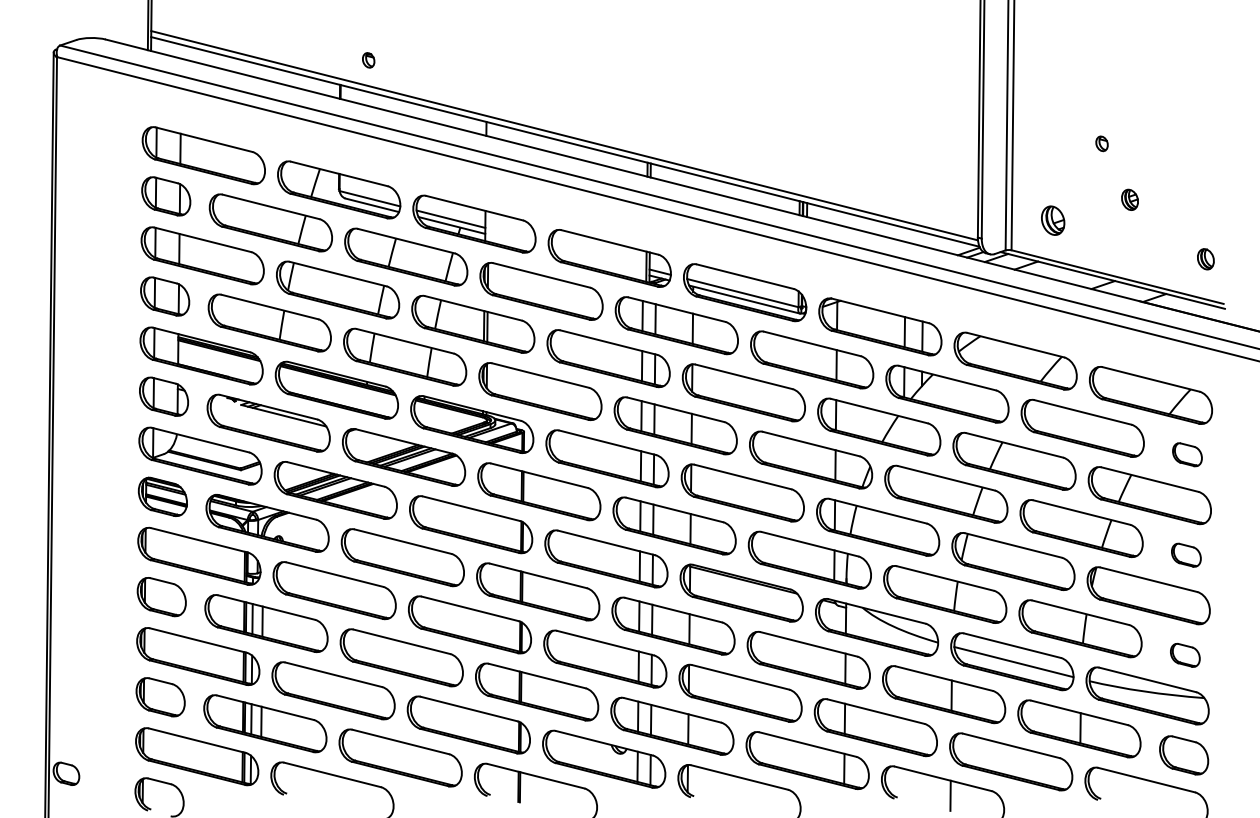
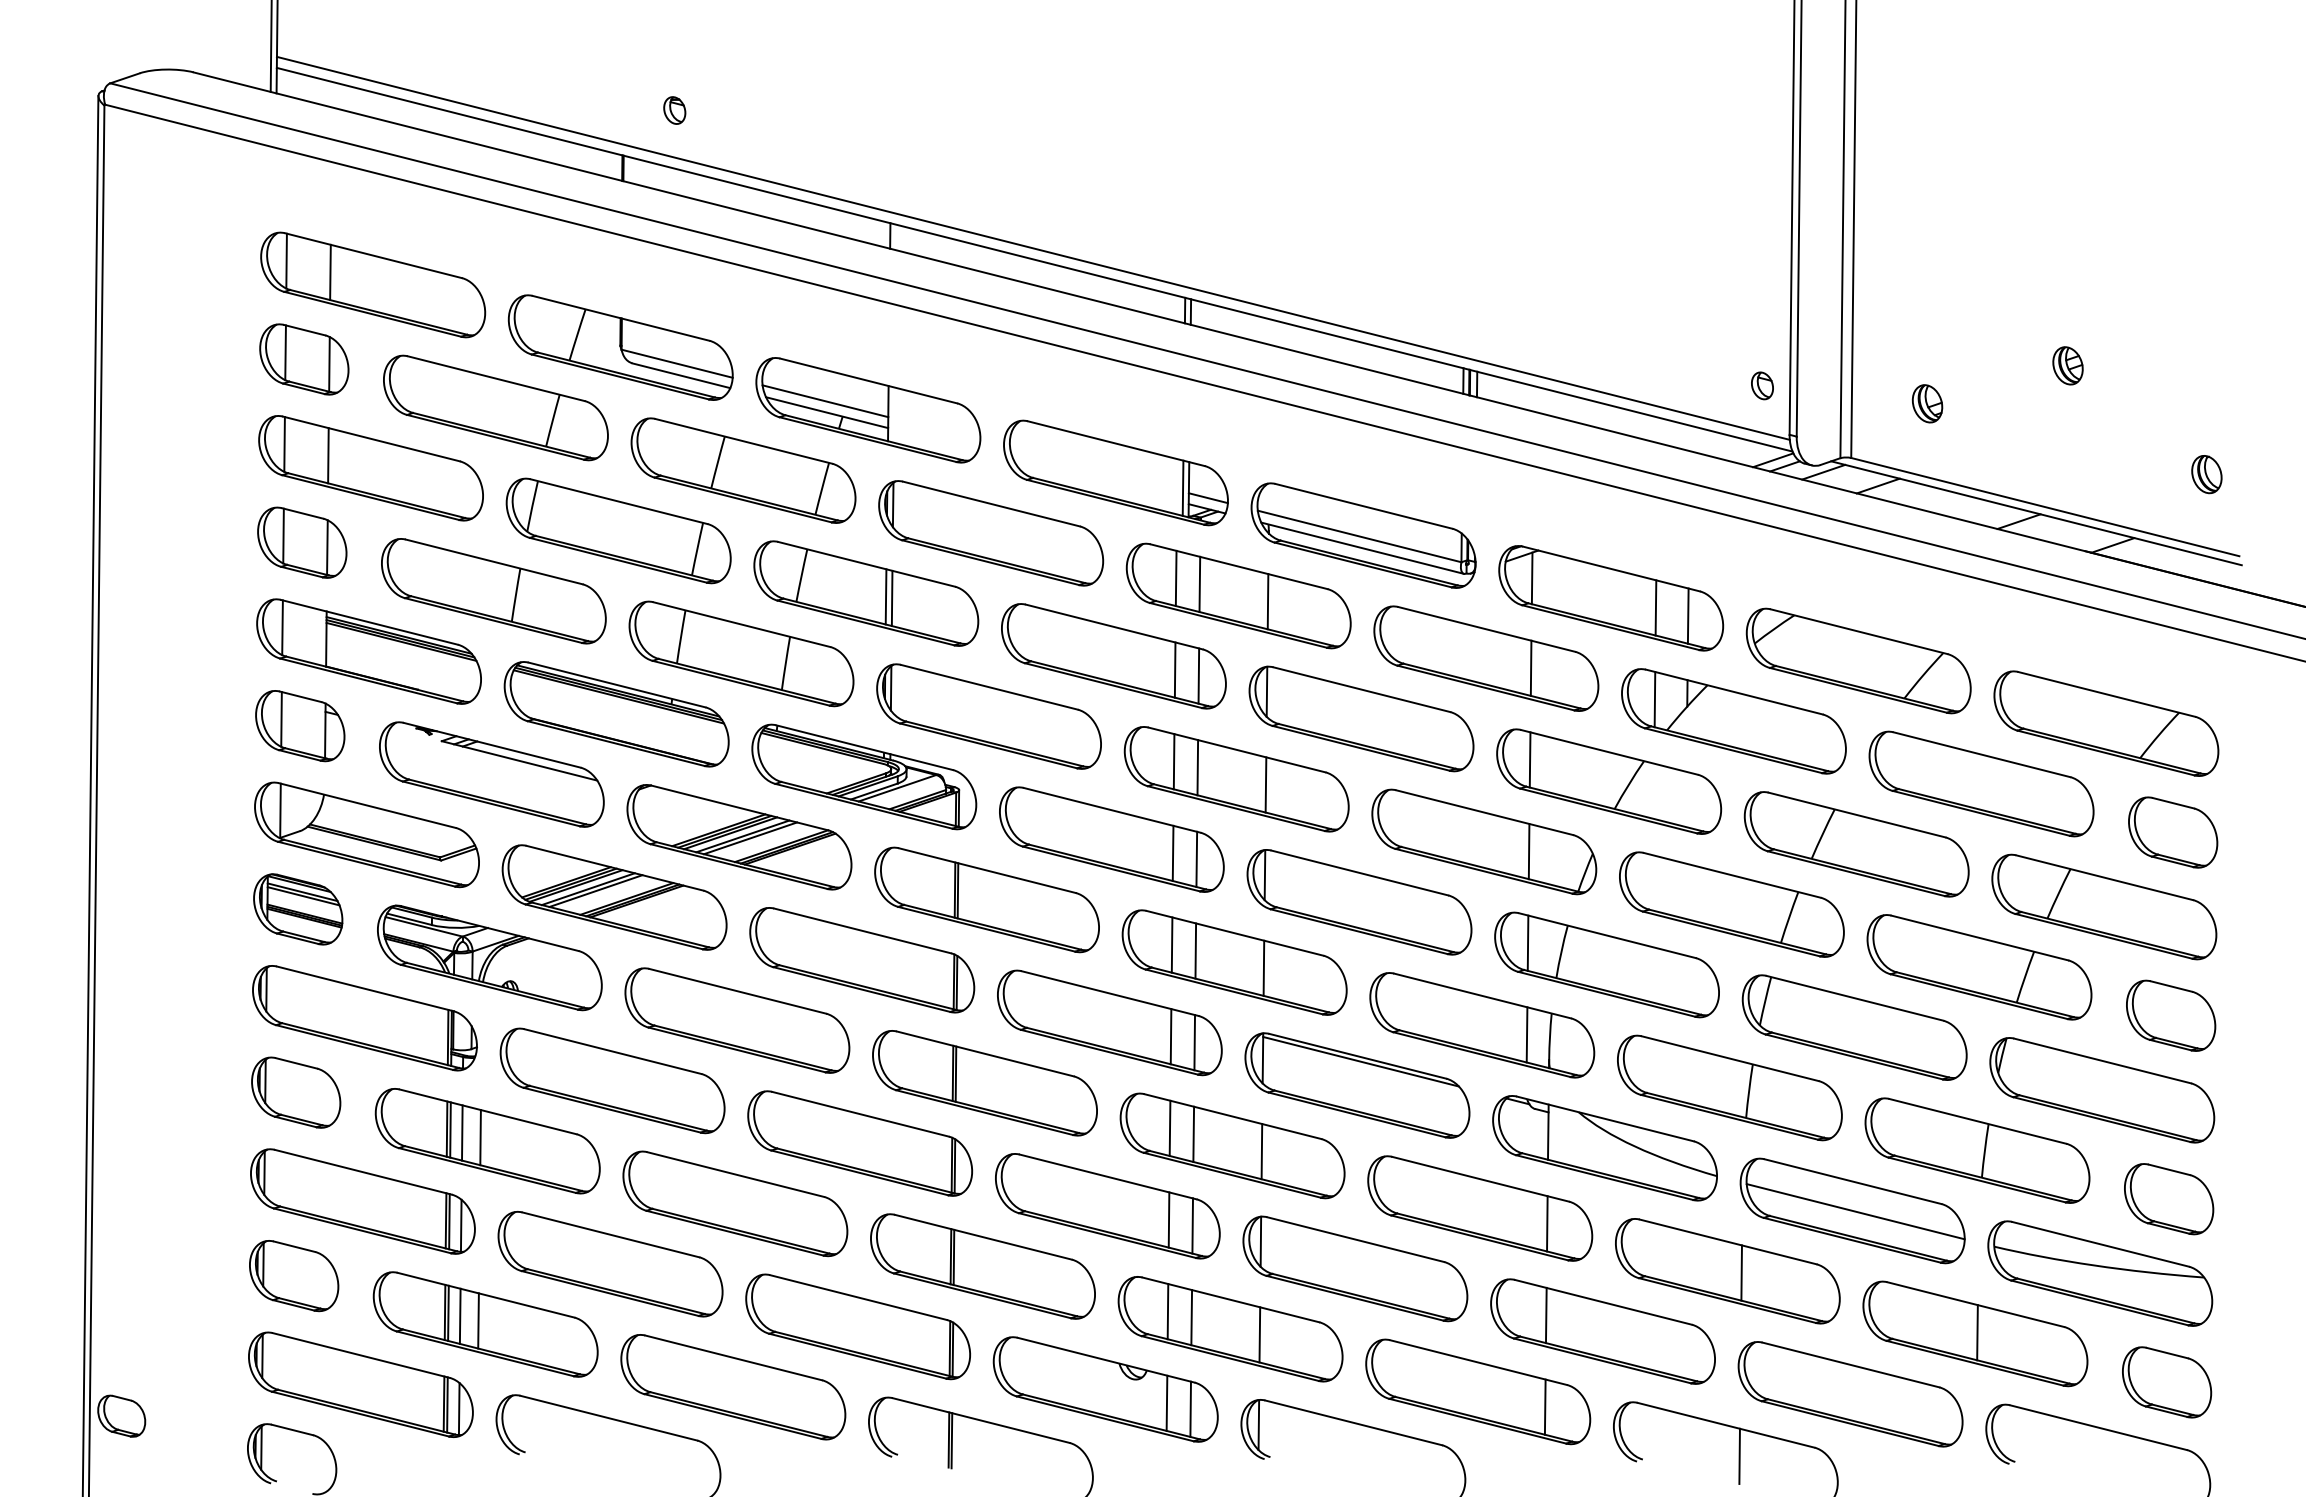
part: (1101, 143) -> (1761, 385), moved
part: (1053, 220) -> (1928, 403), size x0.71
part: (1187, 454) -> (2173, 831), size x1.67
part: (1186, 555) -> (2171, 1016), size x1.67
part: (1185, 655) -> (2169, 1199), size x1.67

